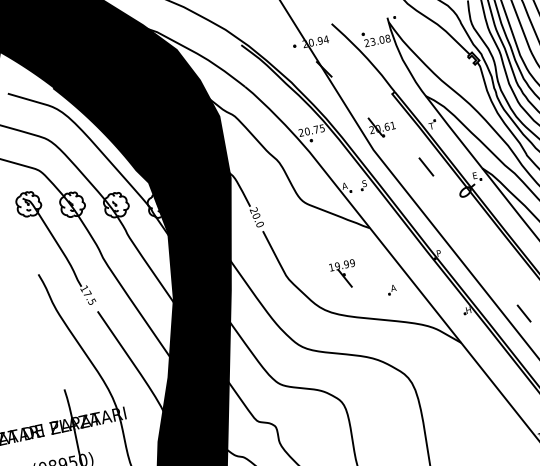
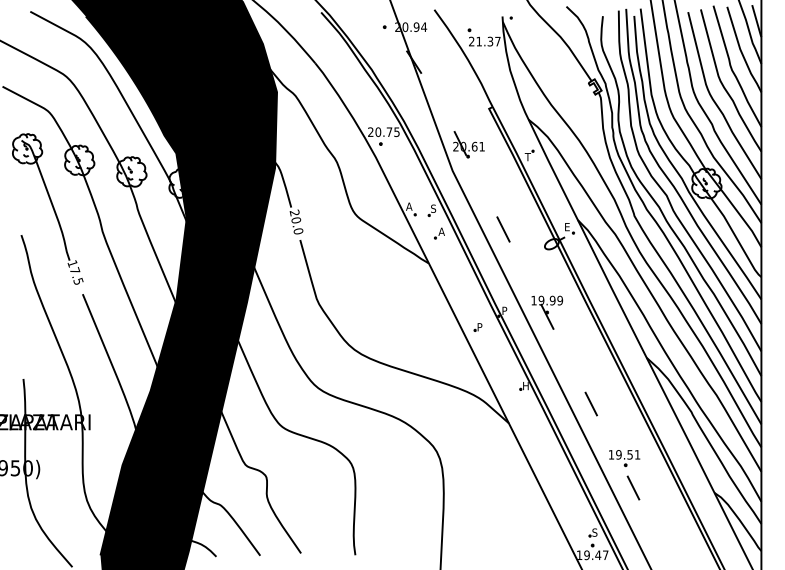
text: (380, 40) -> (488, 41), 23.08 -> 21.37
line: (426, 167) -> (503, 229), moved
part: (419, 271) -> (477, 327), added
part: (344, 274) -> (547, 312), moved
part: (391, 289) -> (439, 233), moved

